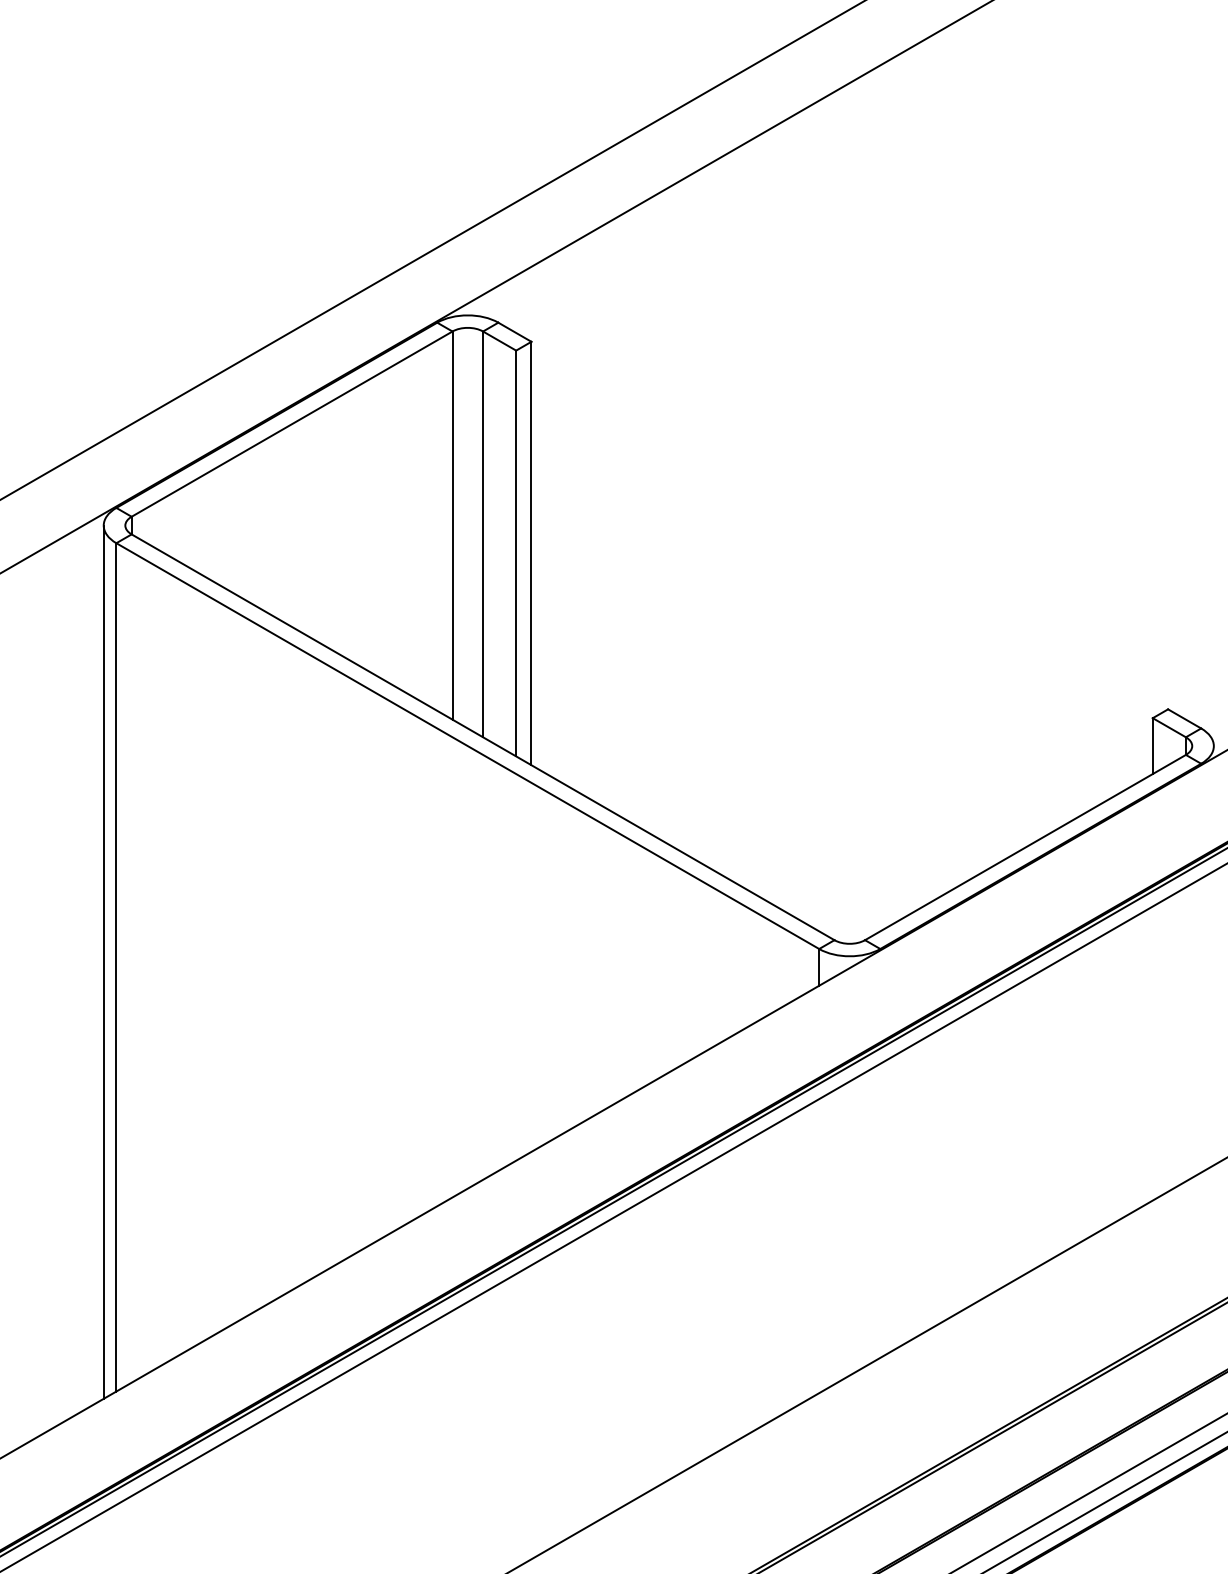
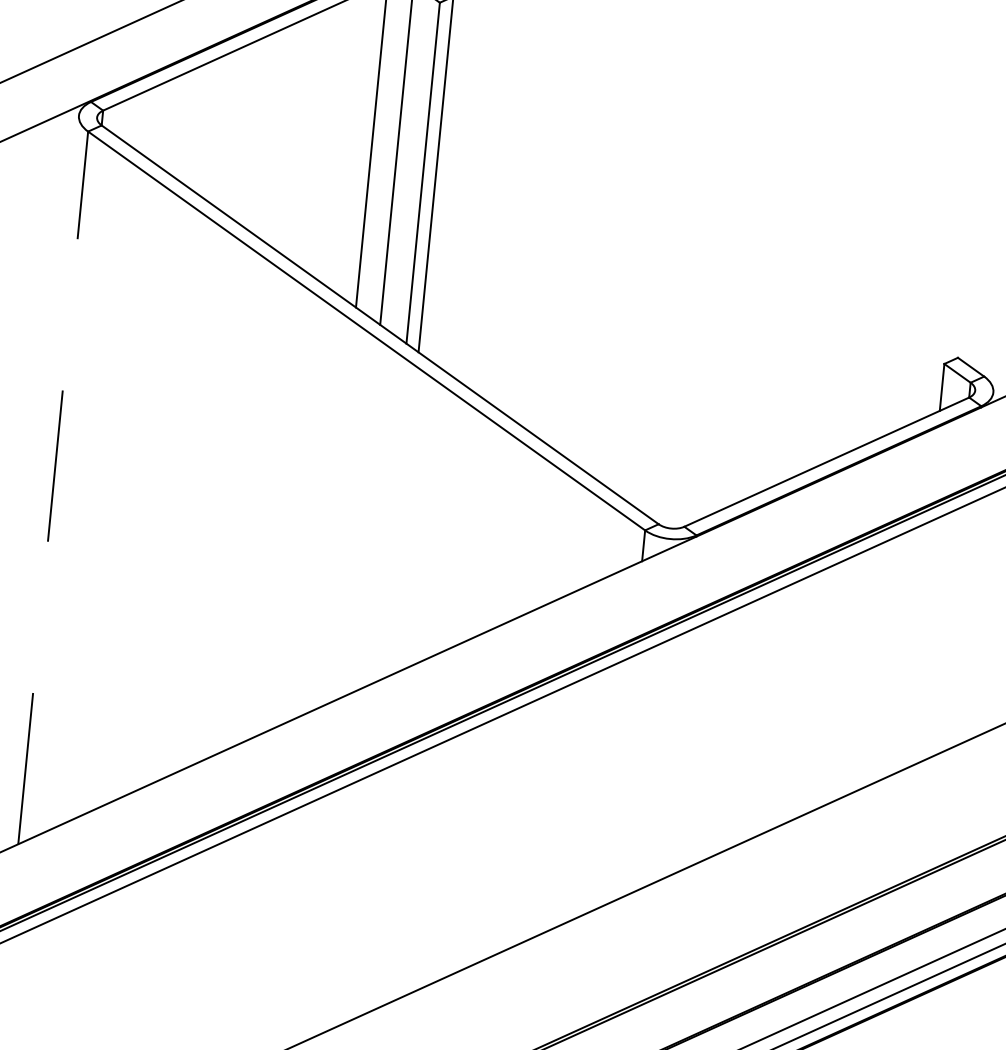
line: (103, 961) -> (42, 481), removed
line: (116, 966) -> (53, 487), solid -> dashed

